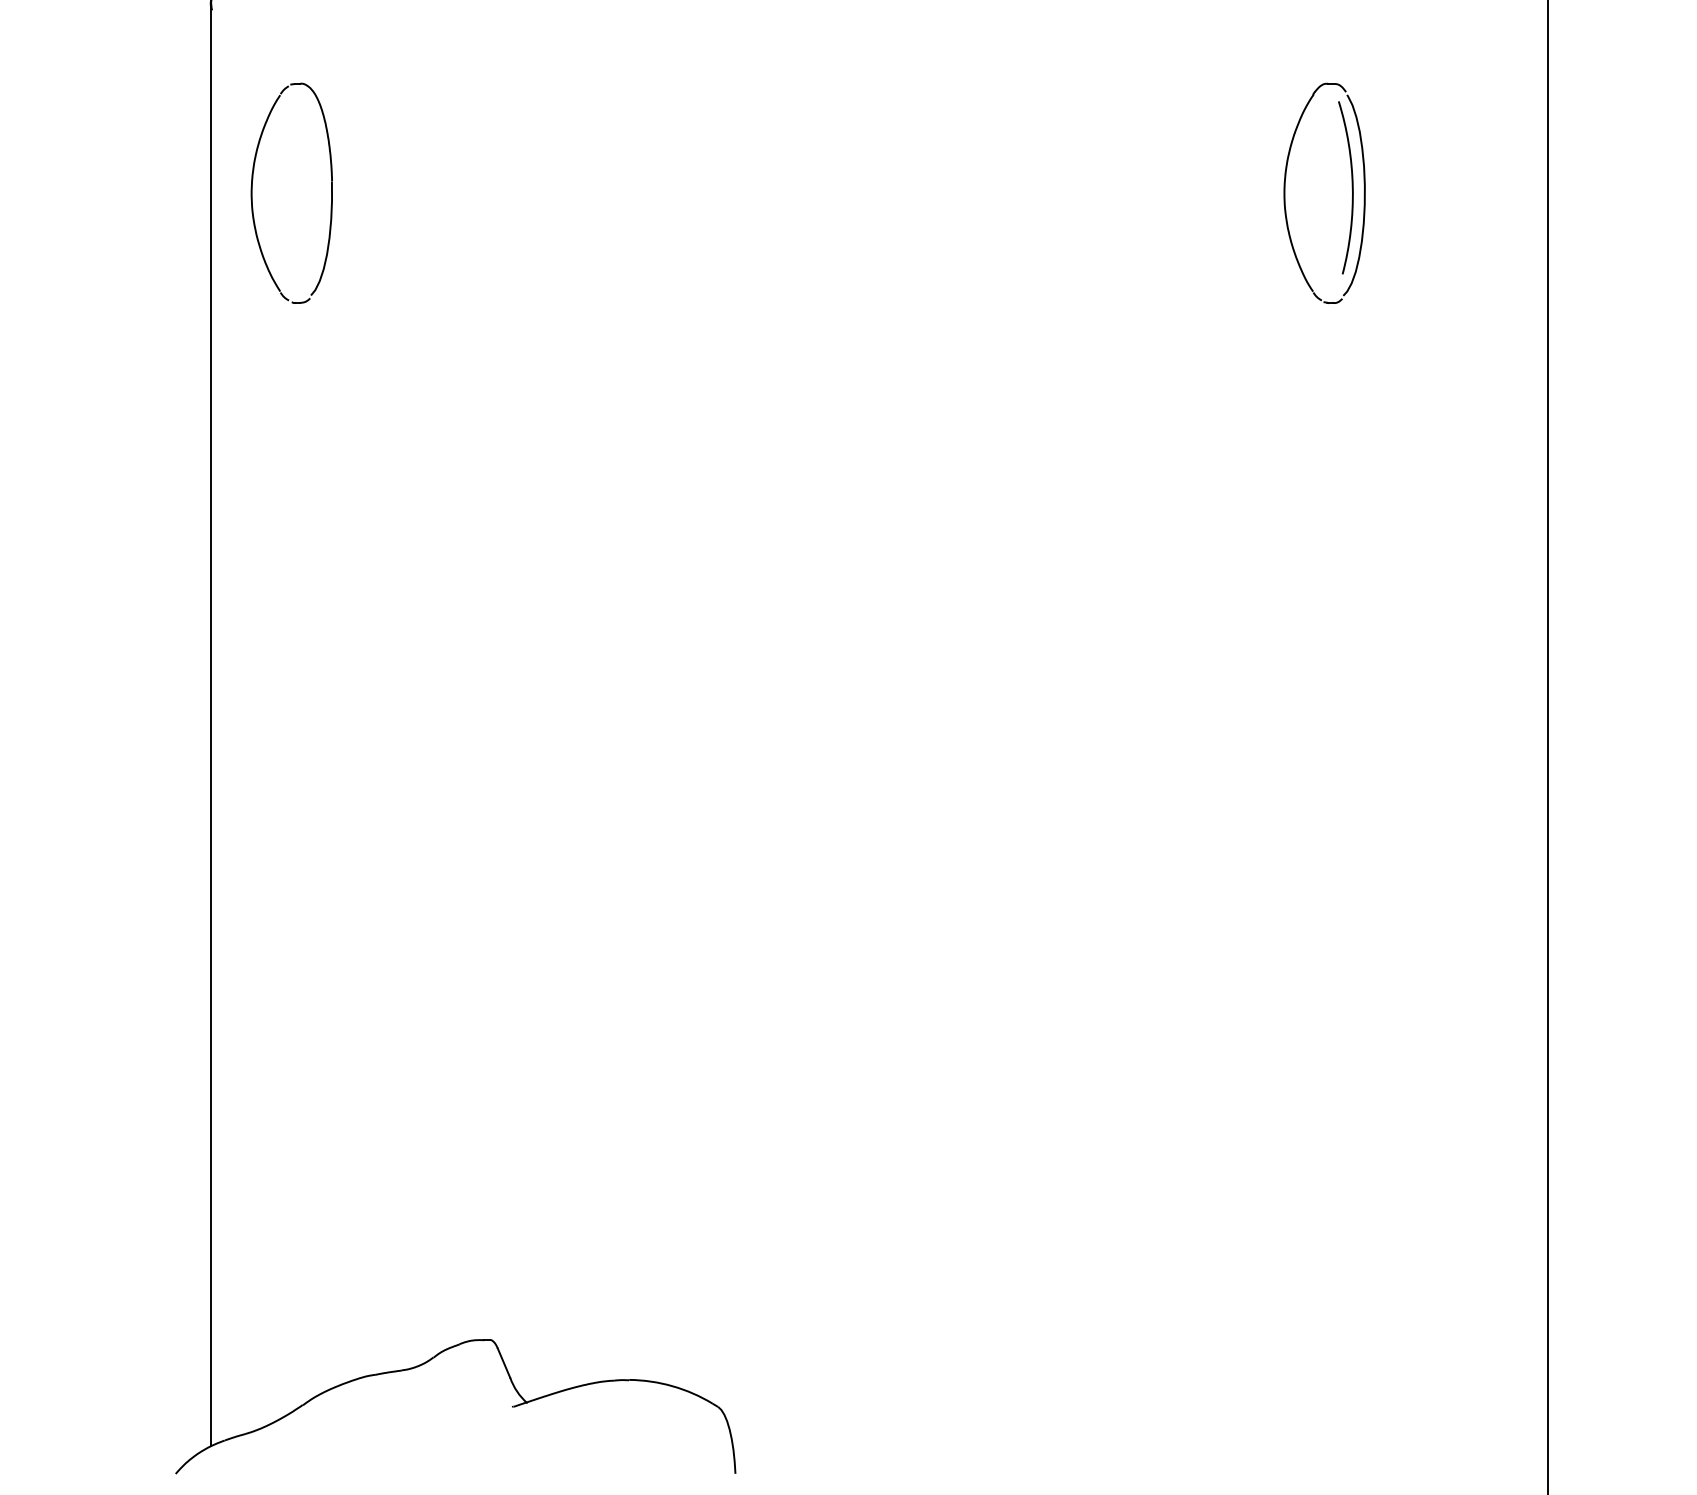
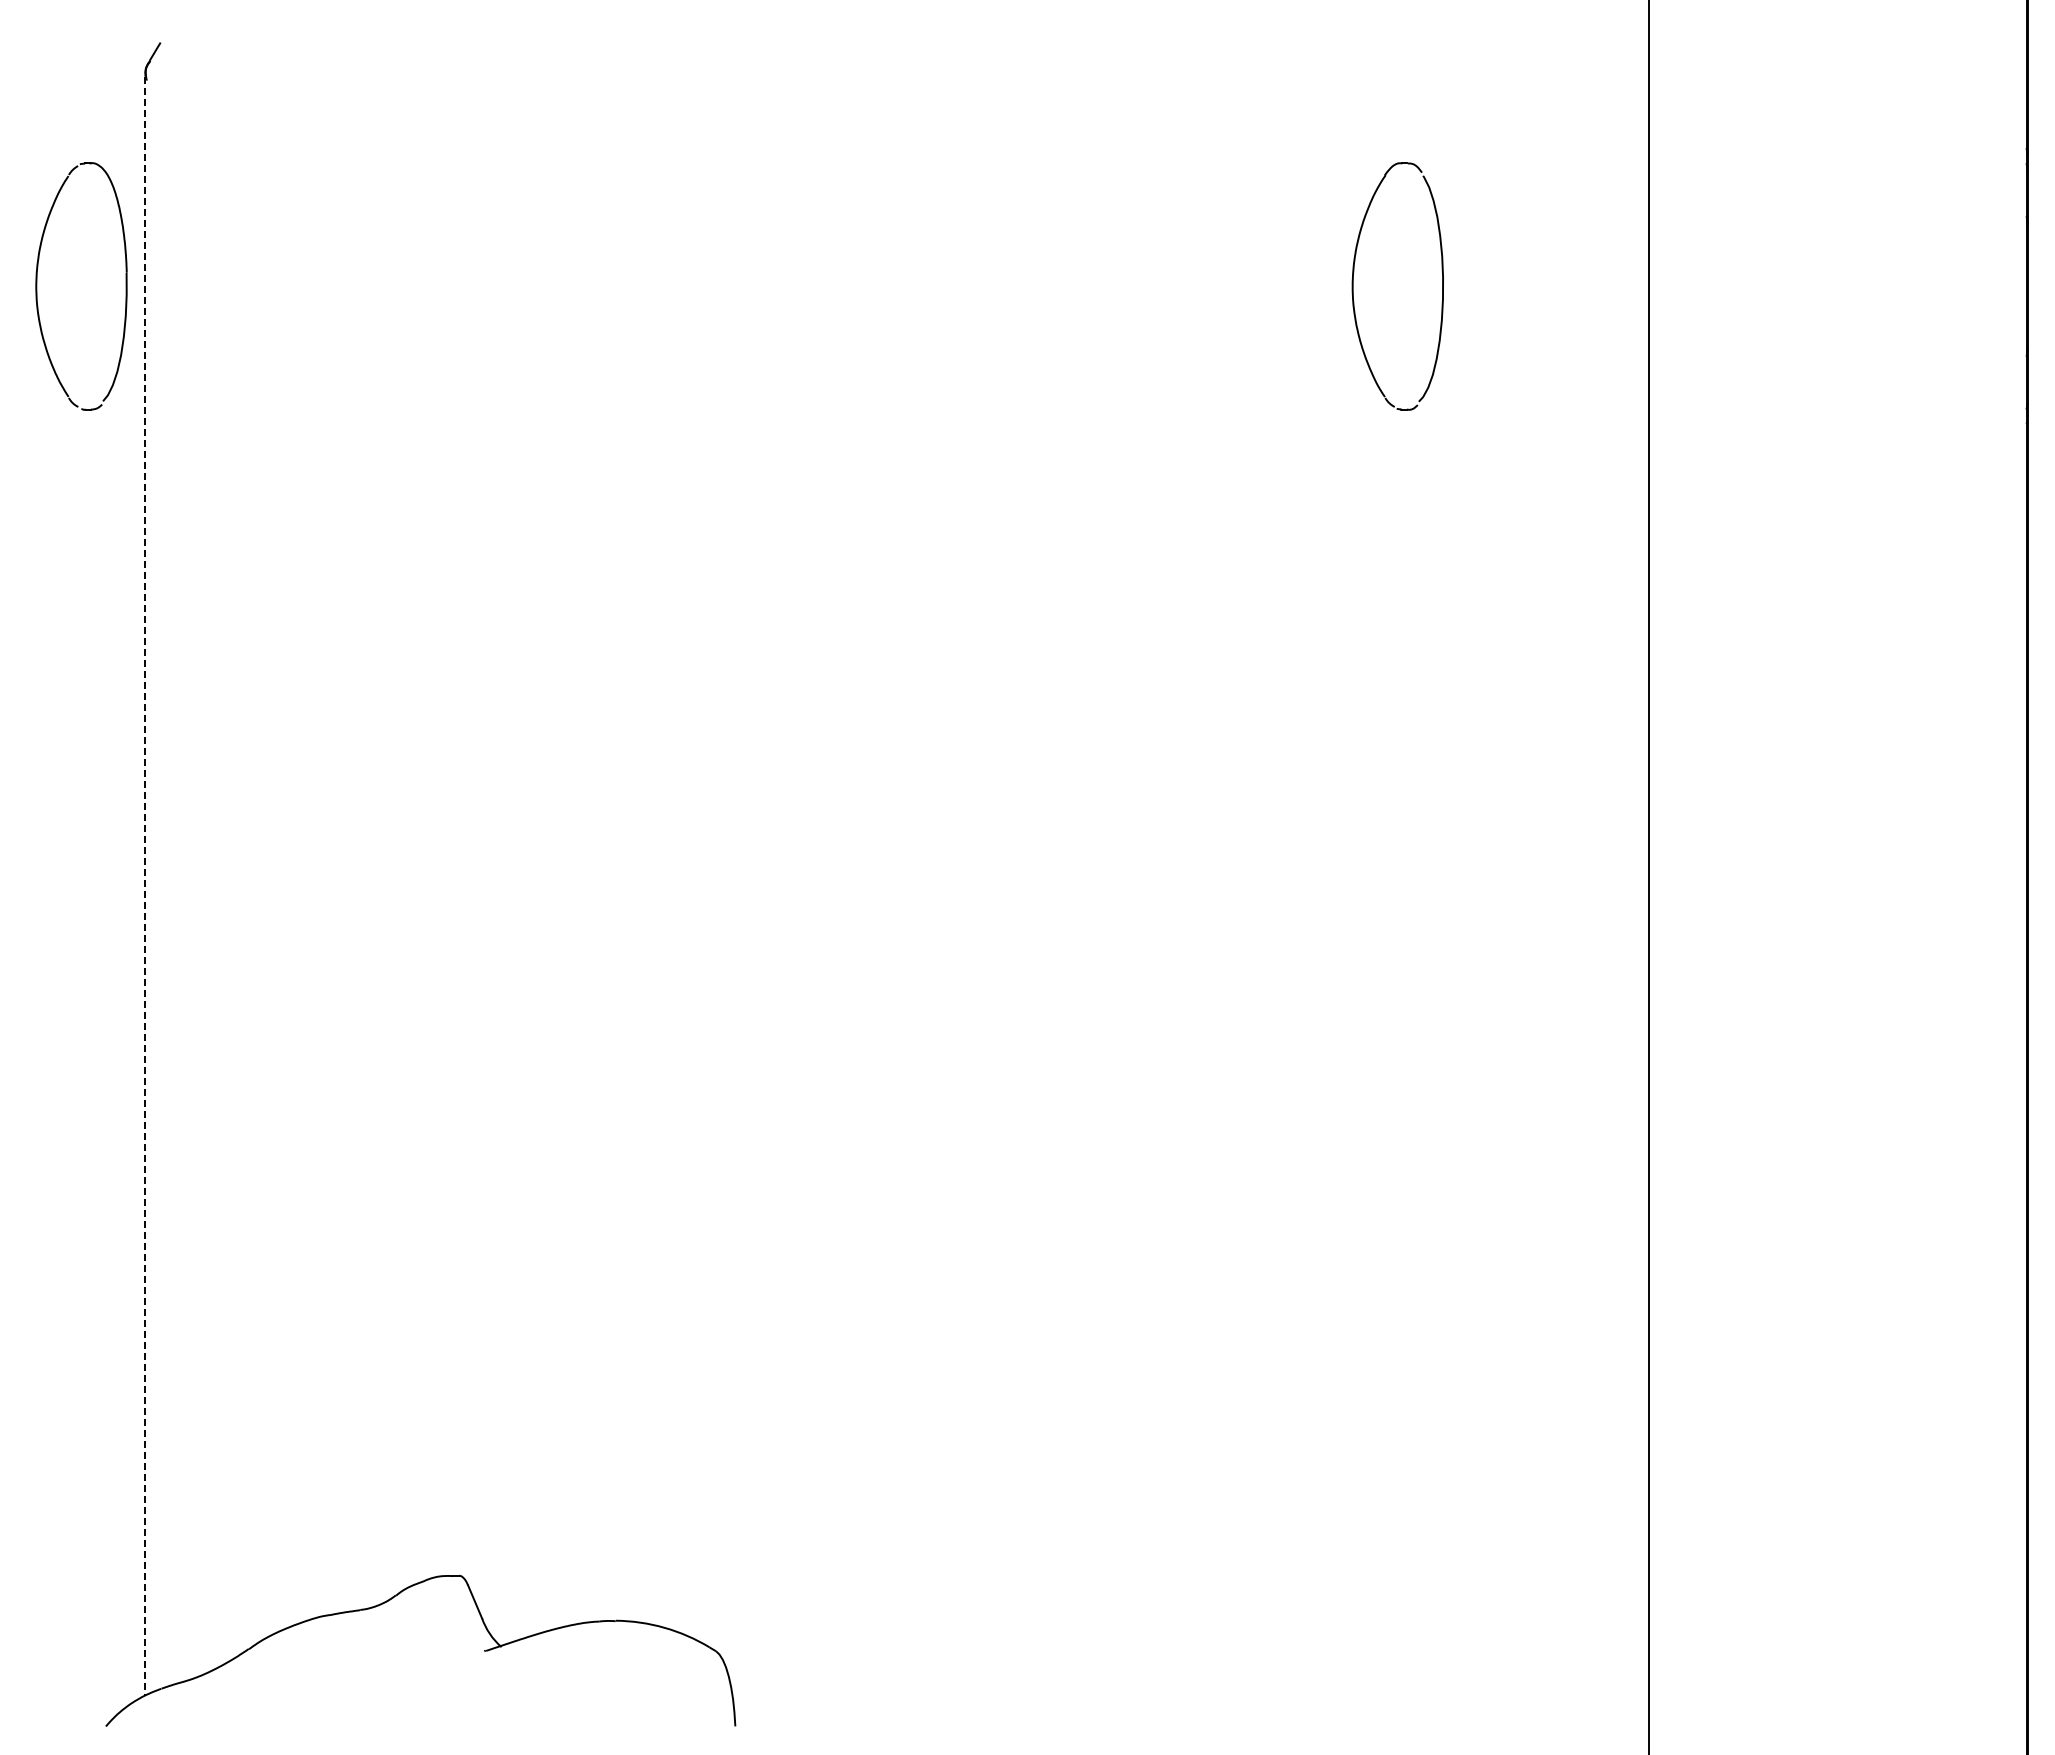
arc: (1351, 188) -> (1428, 280), removed
part: (252, 193) -> (37, 286), moved
line: (210, 726) -> (145, 886), solid -> dashed

